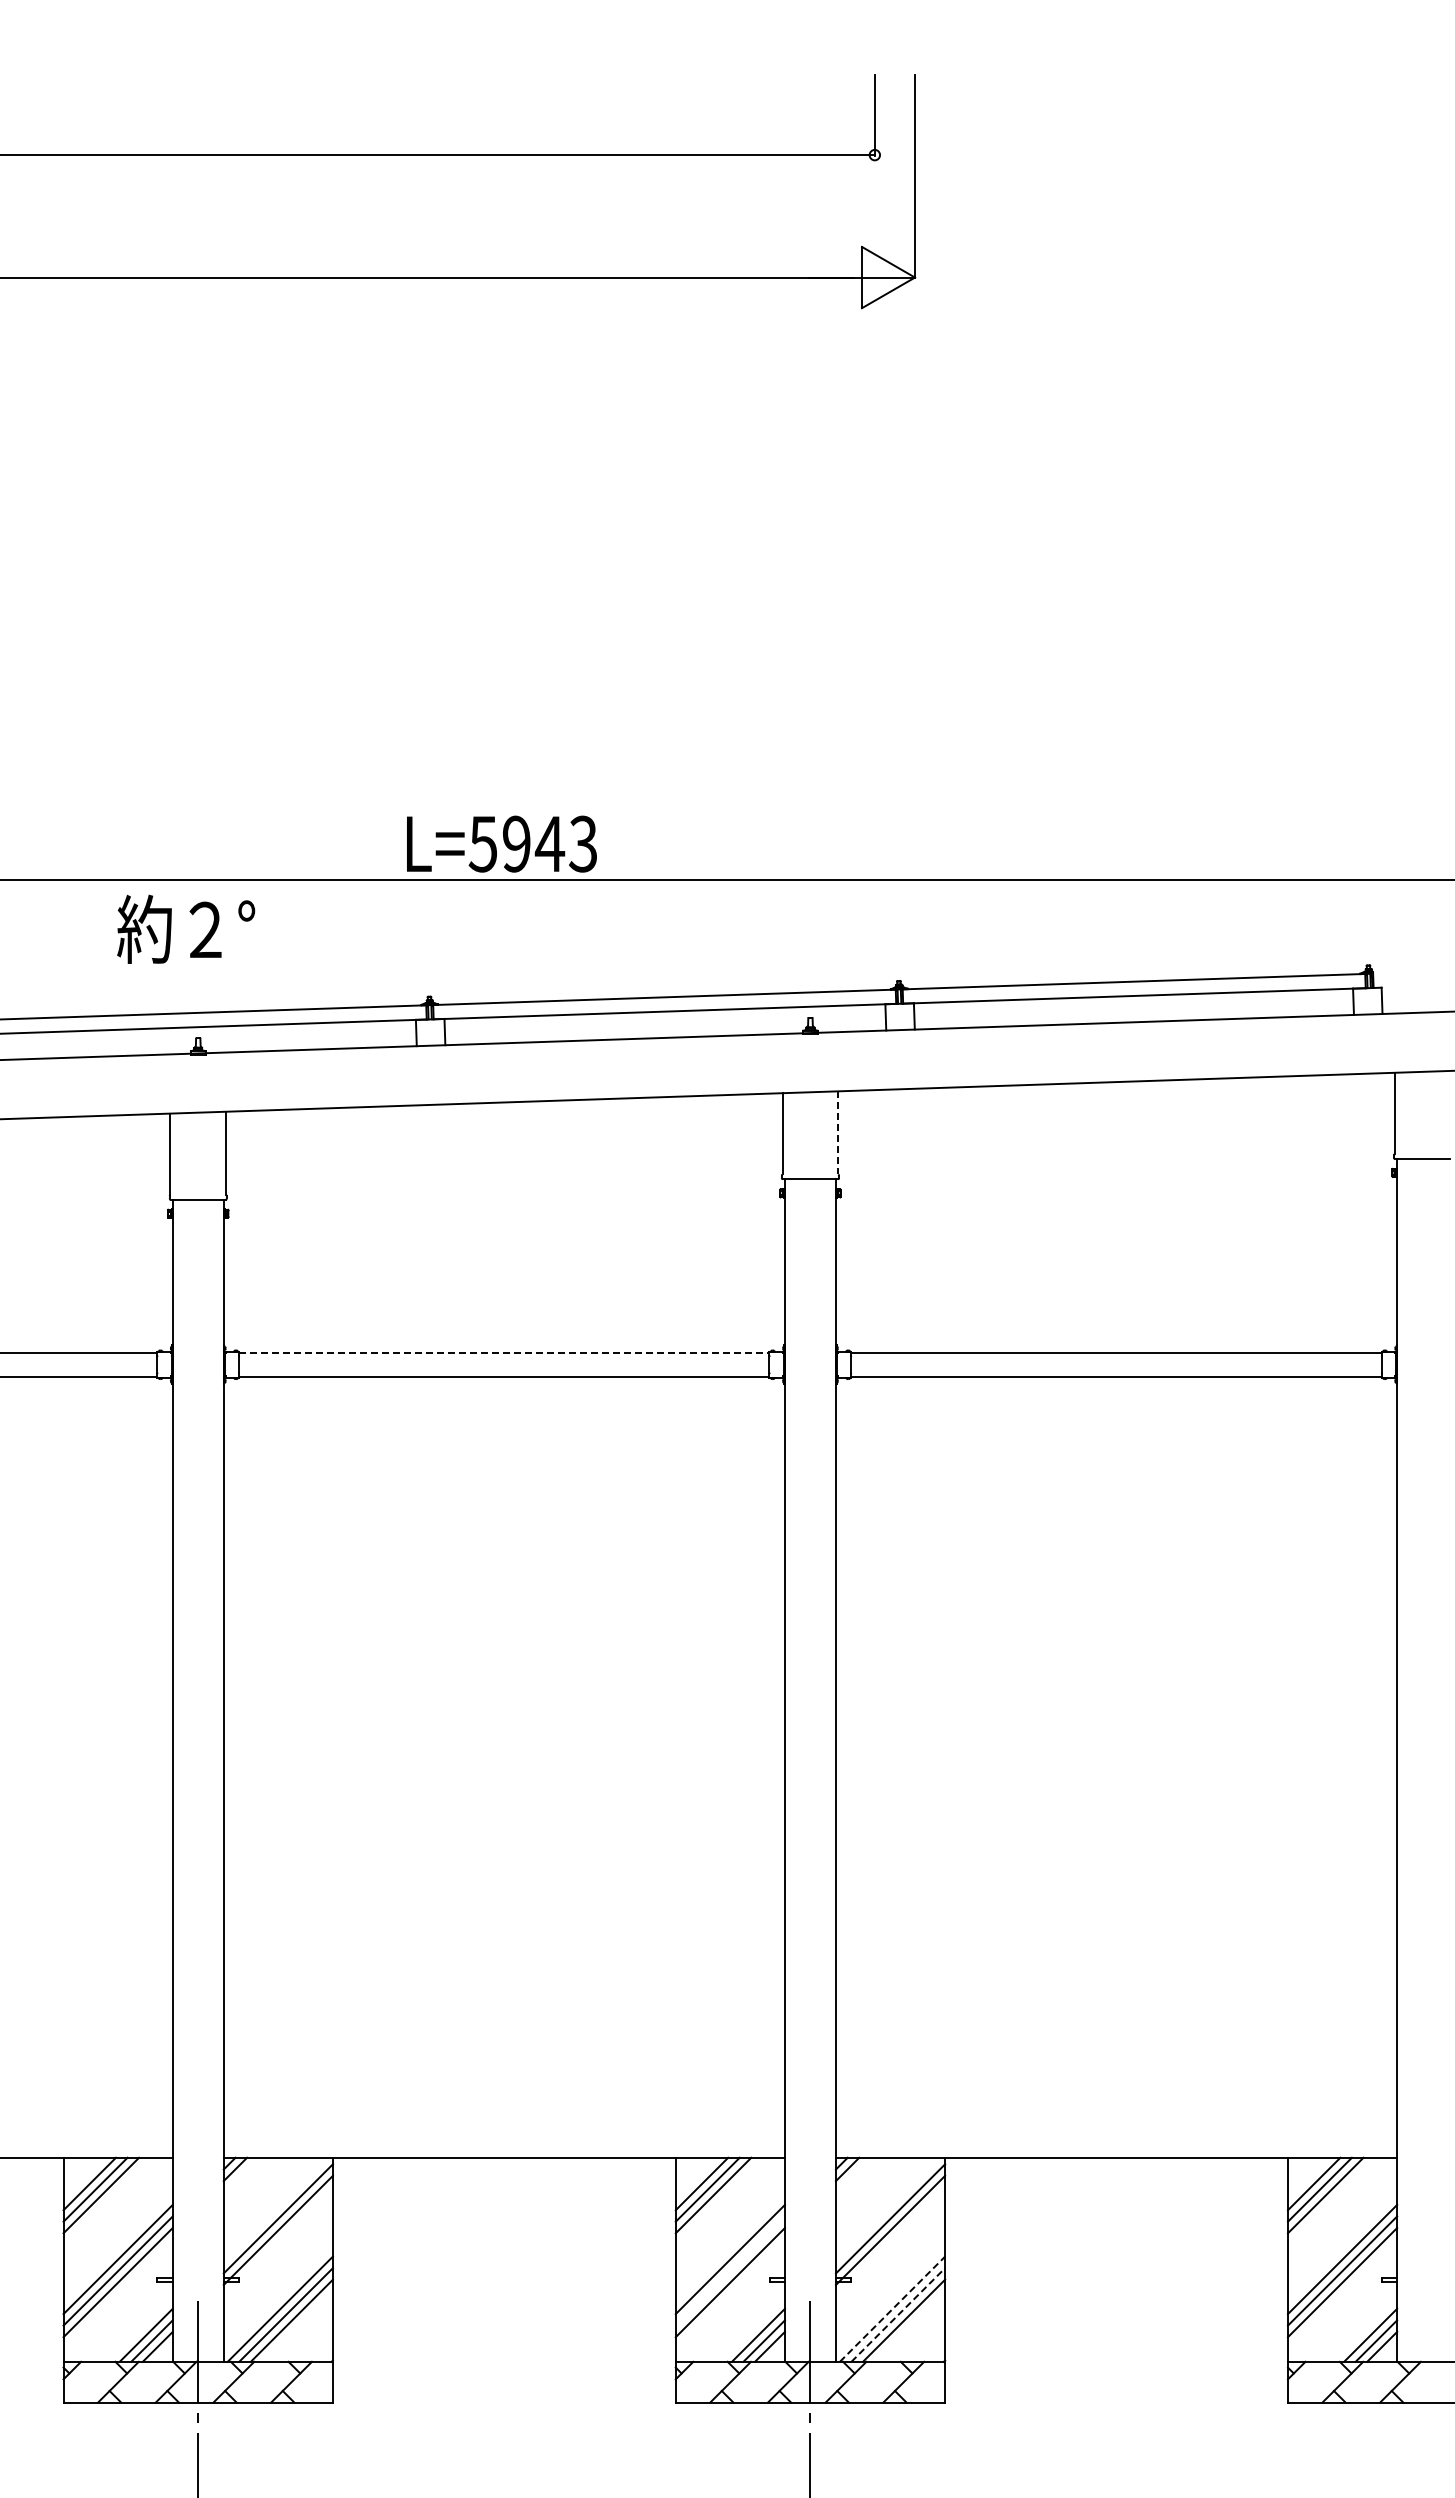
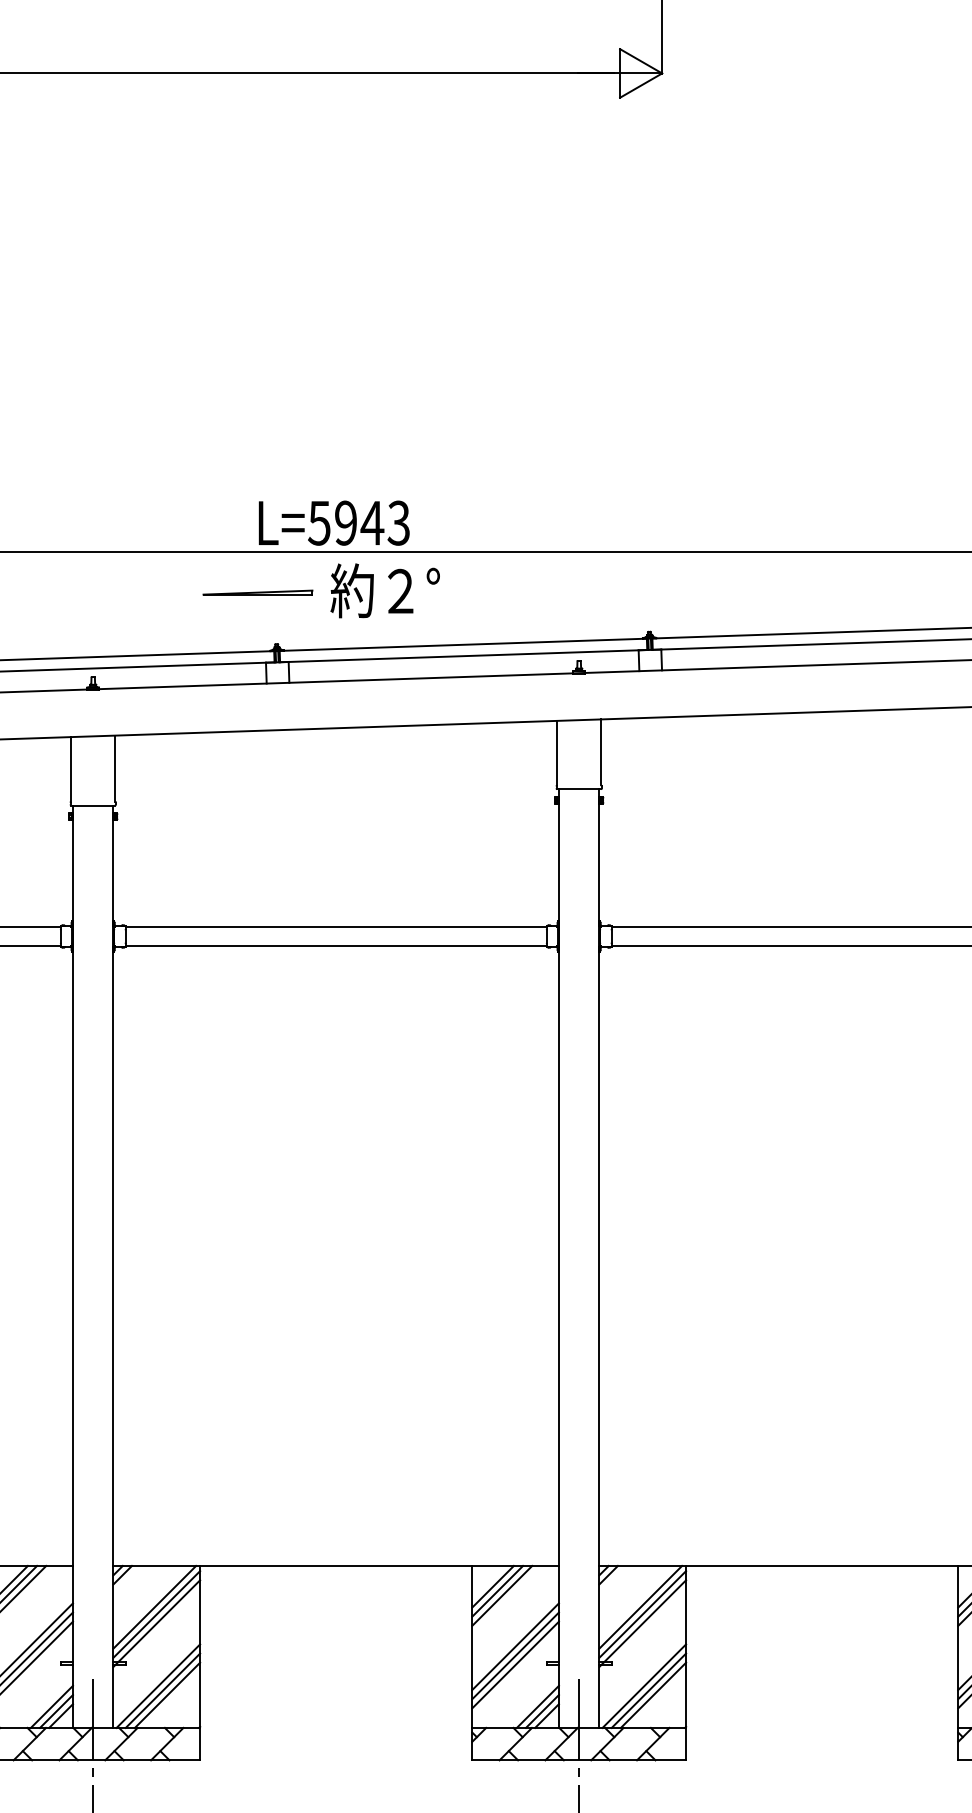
text: (186, 928) -> (385, 590), moved
part: (405, 931) -> (257, 592), added
line: (838, 1132) -> (601, 752), dashed -> solid
line: (504, 1352) -> (336, 926), dashed -> solid
line: (275, 2209) -> (154, 1607), added
line: (887, 2209) -> (640, 1607), added
line: (729, 2270) -> (514, 1655), added
line: (892, 2308) -> (644, 1685), dashed -> solid
line: (898, 2314) -> (649, 1690), dashed -> solid

